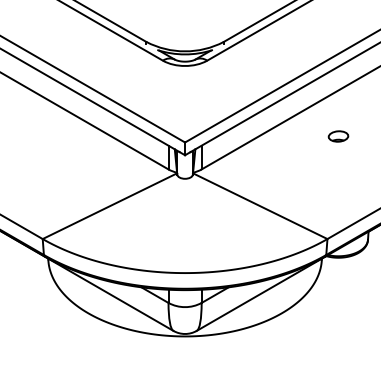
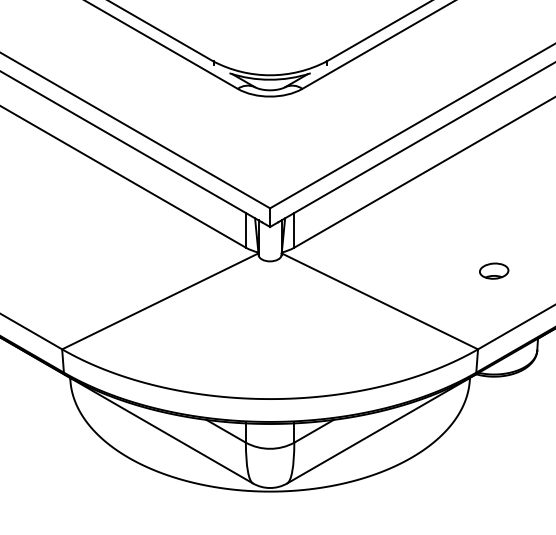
part: (338, 136) -> (494, 271), moved

